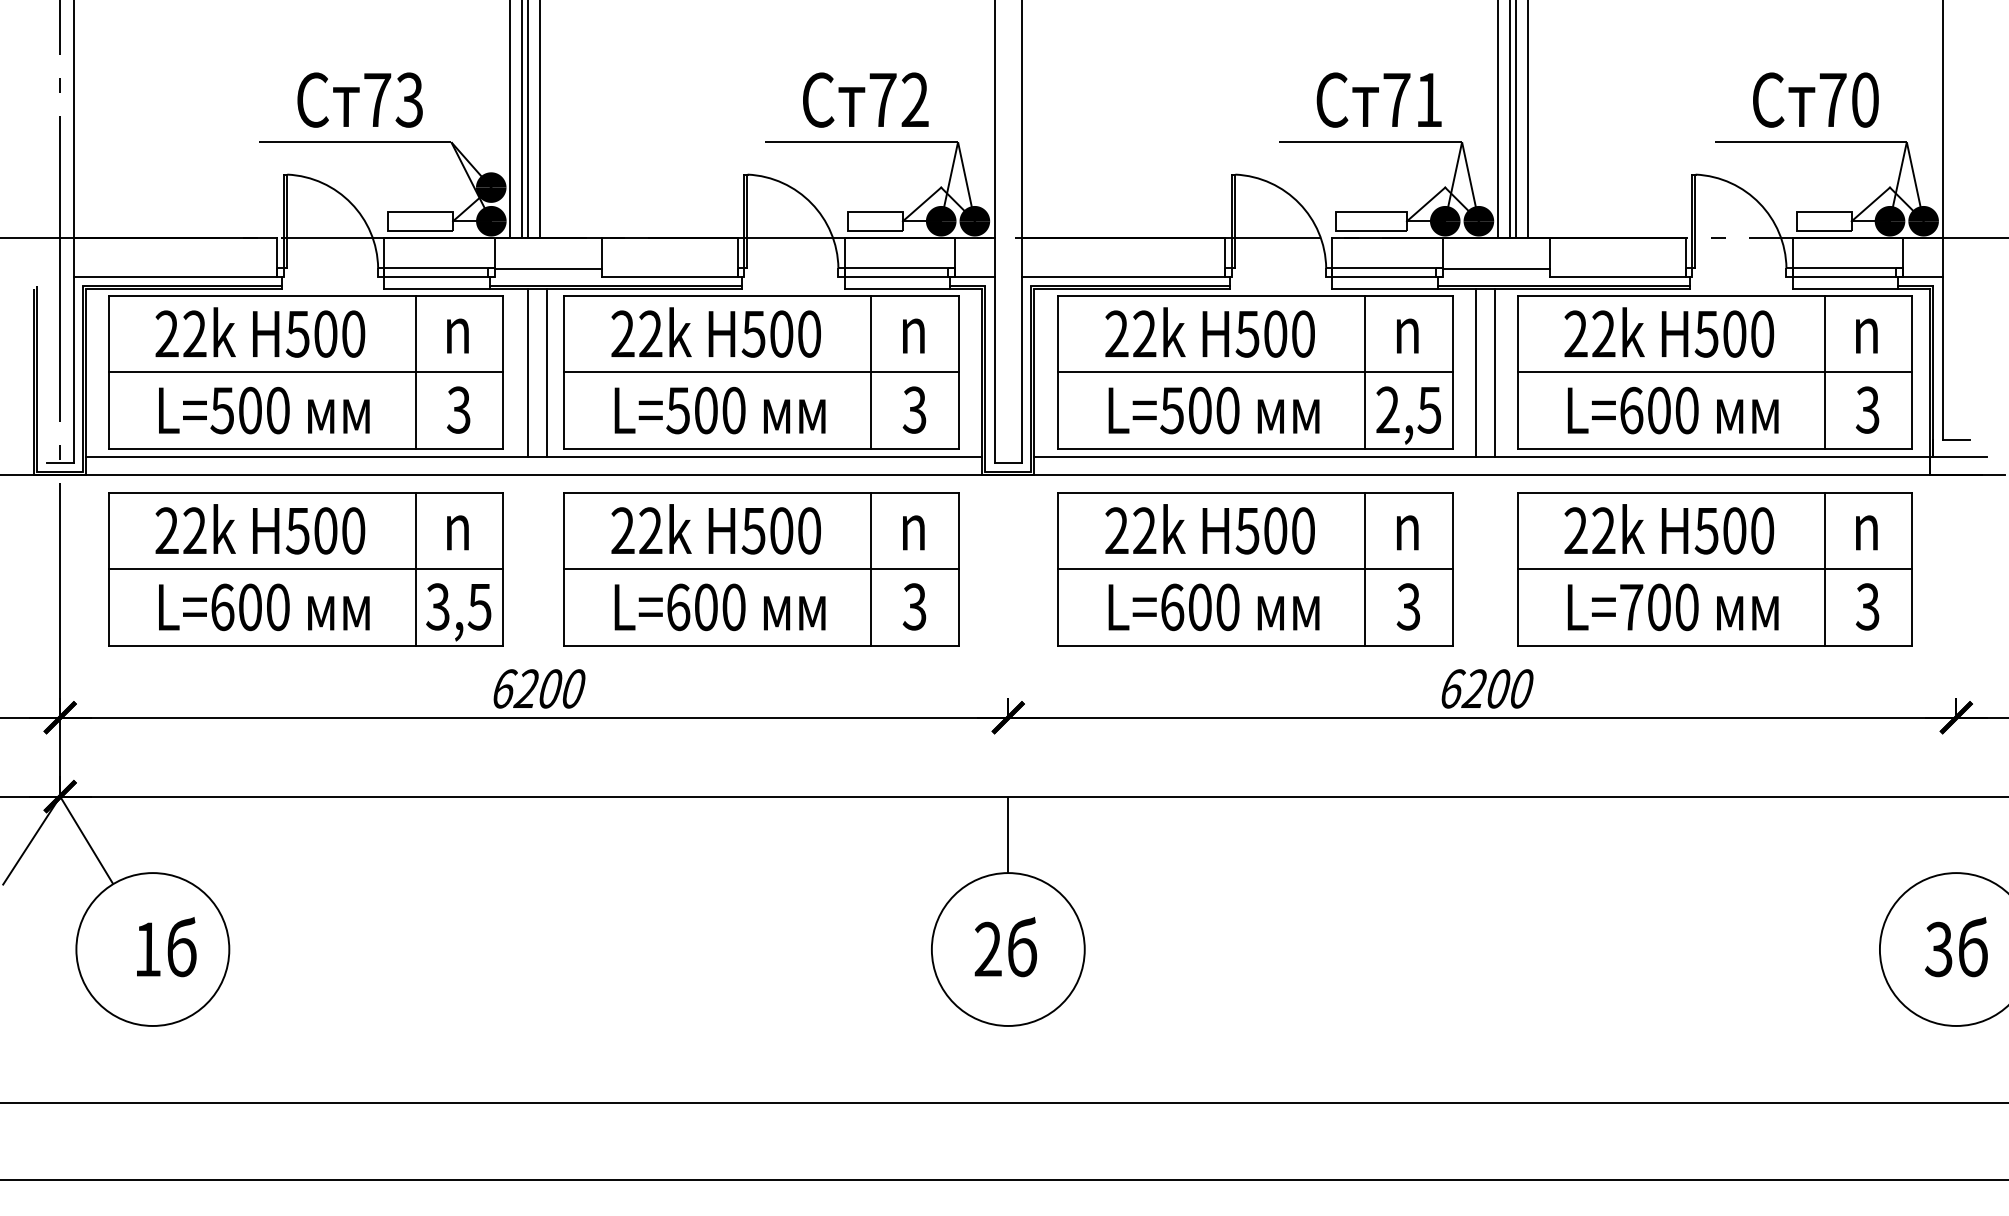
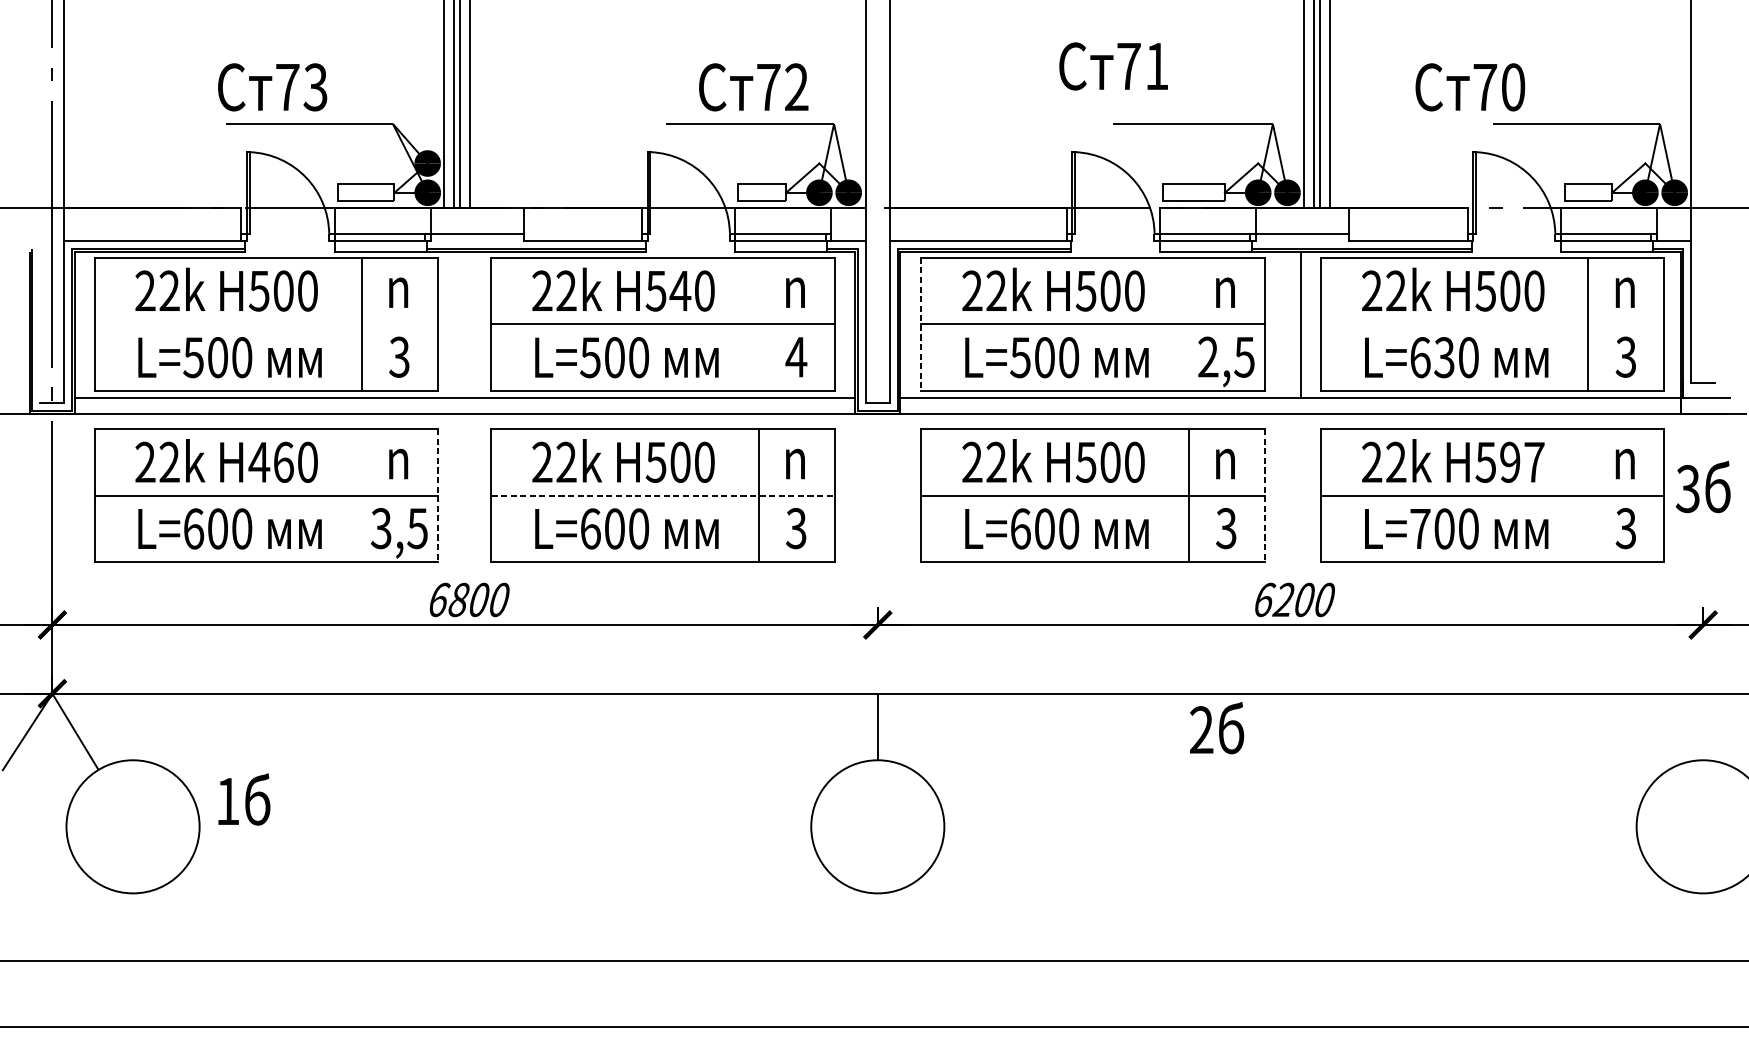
text: (359, 99) -> (272, 86), moved
text: (1378, 99) -> (1113, 65), moved
text: (1815, 99) -> (1469, 86), moved
text: (781, 333) -> (680, 290), H500 -> H540
line: (871, 371) -> (758, 323), removed
line: (1365, 371) -> (1188, 323), removed
line: (305, 372) -> (265, 324), removed
line: (528, 372) -> (460, 324), removed
line: (546, 372) -> (475, 324), removed
line: (1058, 372) -> (921, 324), solid -> dashed
line: (1476, 372) -> (1285, 324), removed
line: (1714, 372) -> (1492, 324), removed
text: (914, 409) -> (796, 356), 3 -> 4
text: (1658, 410) -> (1443, 357), L=600 -> L=630
text: (311, 530) -> (271, 462), H500 -> H460
text: (1748, 530) -> (1522, 462), H500 -> H597
line: (415, 568) -> (361, 495), removed
line: (1824, 568) -> (1588, 495), removed
line: (502, 569) -> (437, 495), solid -> dashed
line: (762, 569) -> (663, 495), solid -> dashed
line: (1452, 569) -> (1264, 495), solid -> dashed
text: (526, 688) -> (458, 599), 6200 -> 6800
text: (166, 947) -> (244, 799), moved
text: (1005, 947) -> (1216, 728), moved
text: (1956, 947) -> (1703, 487), moved

